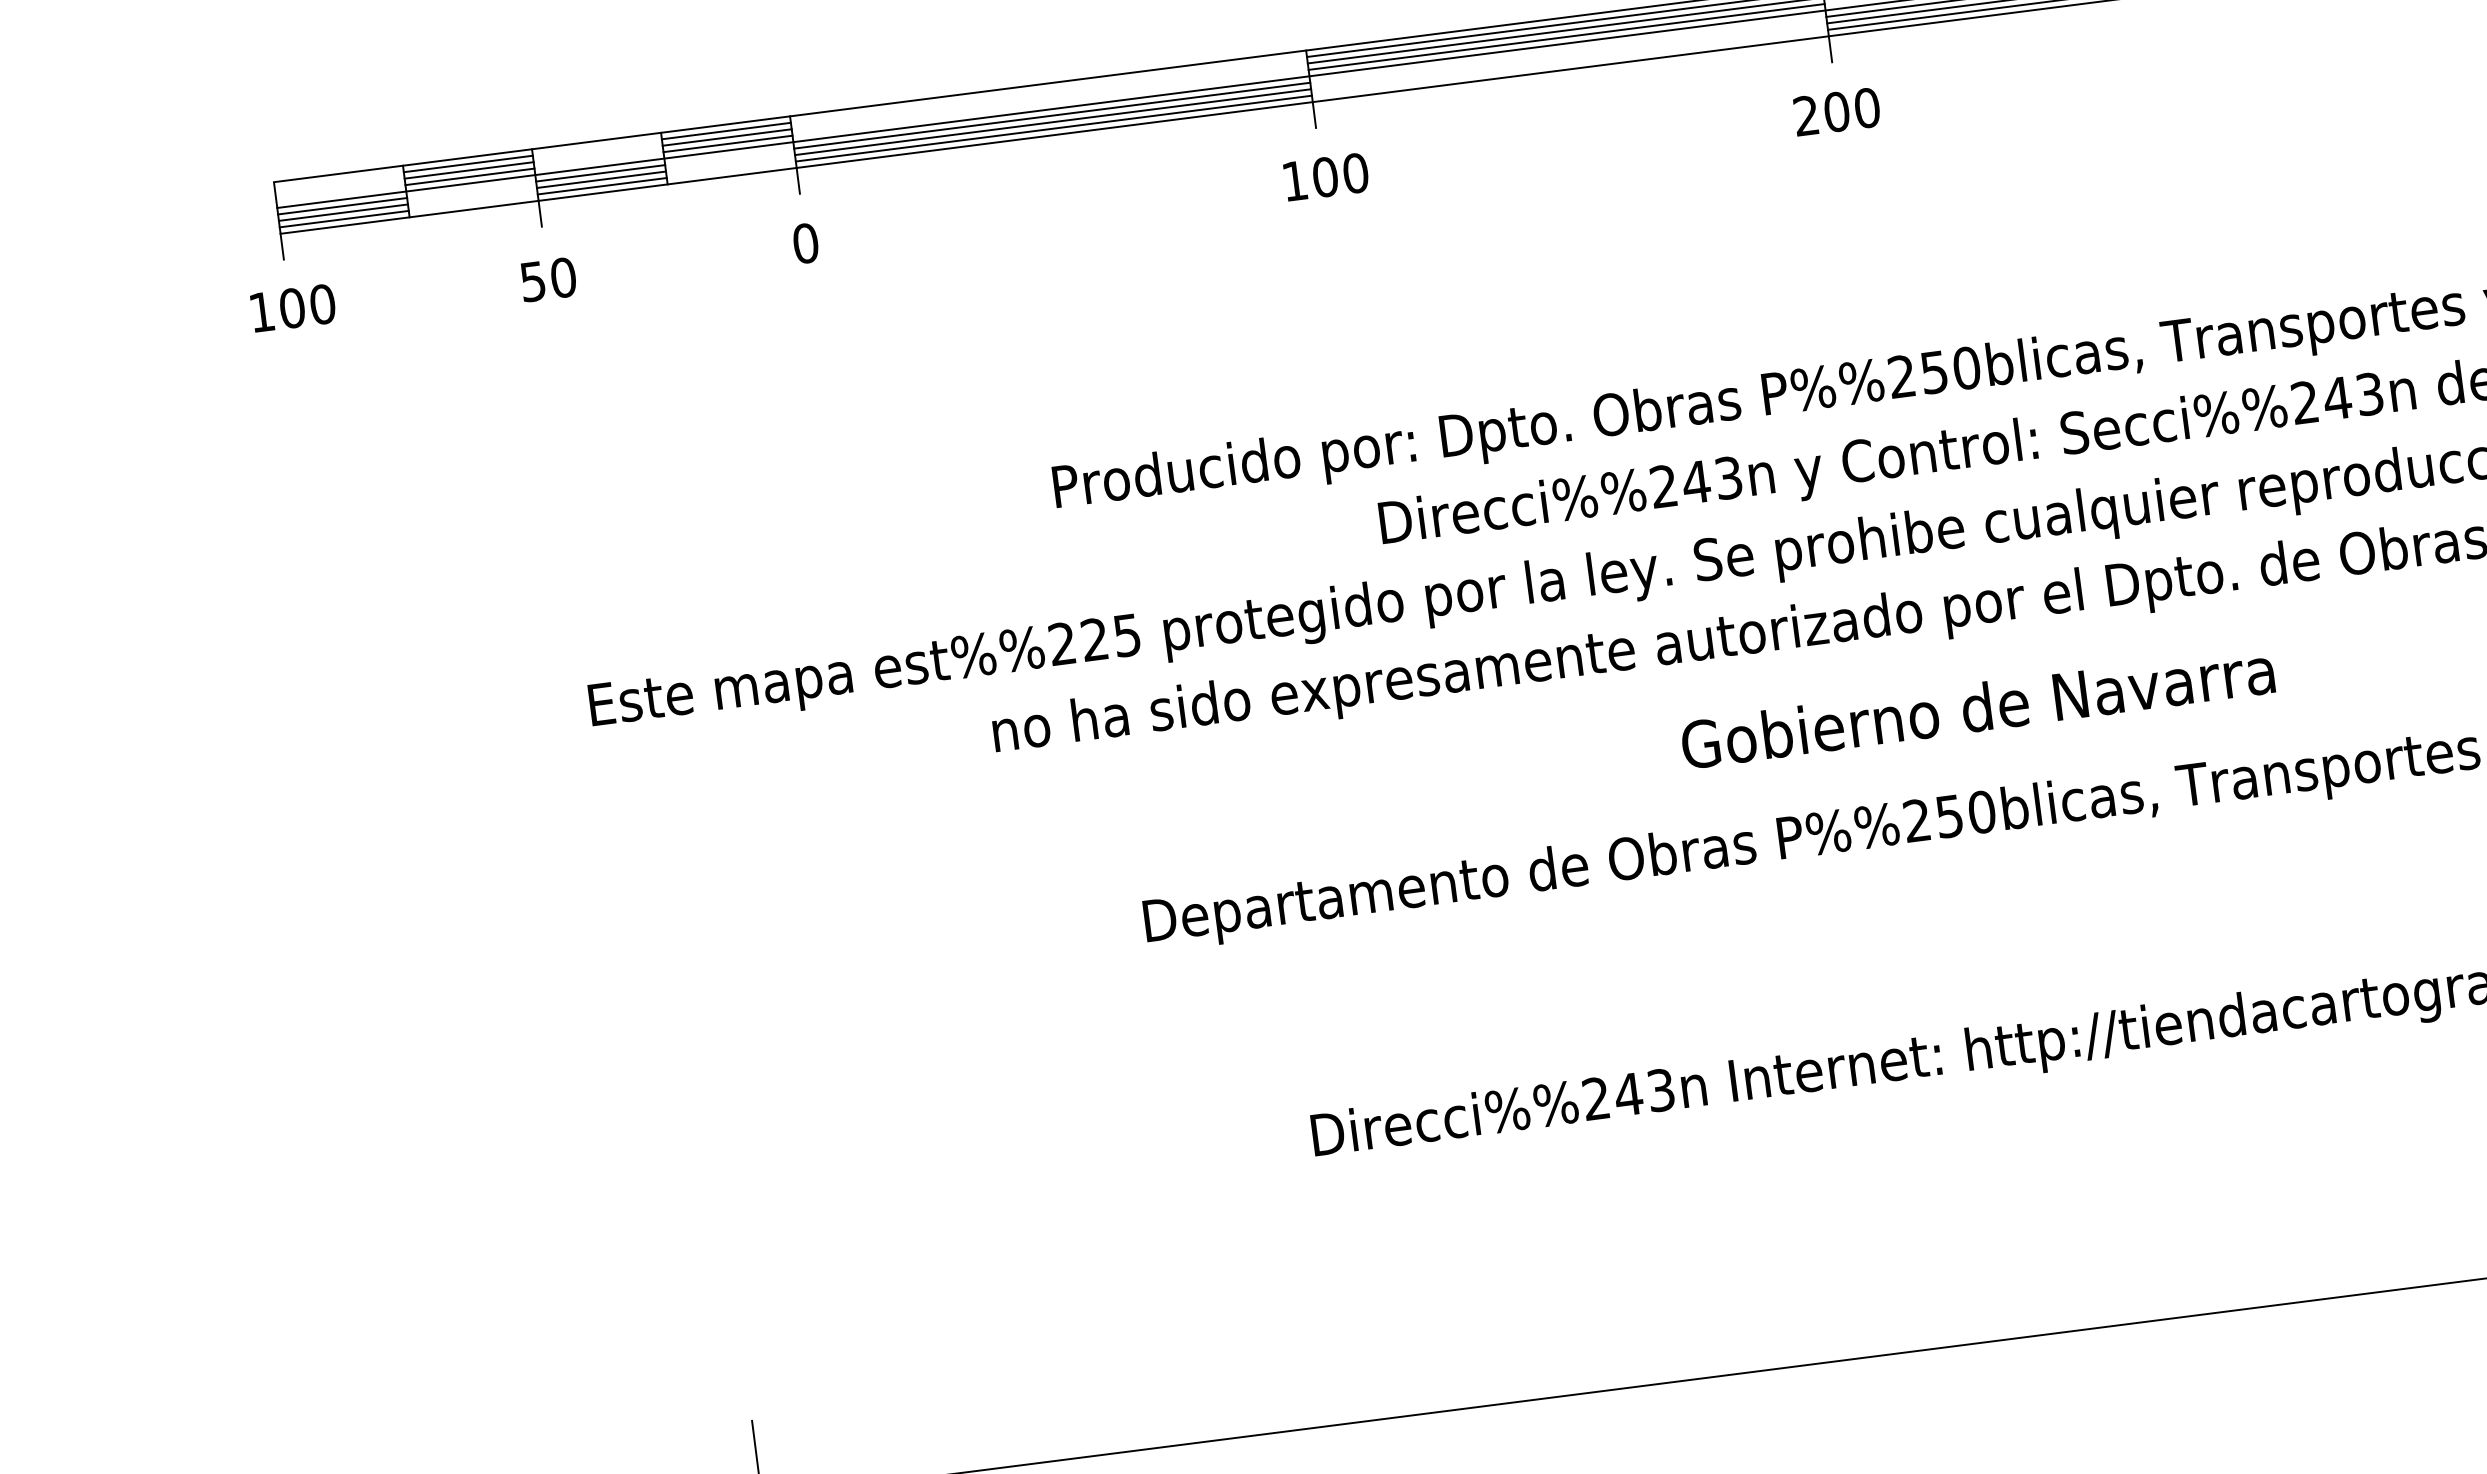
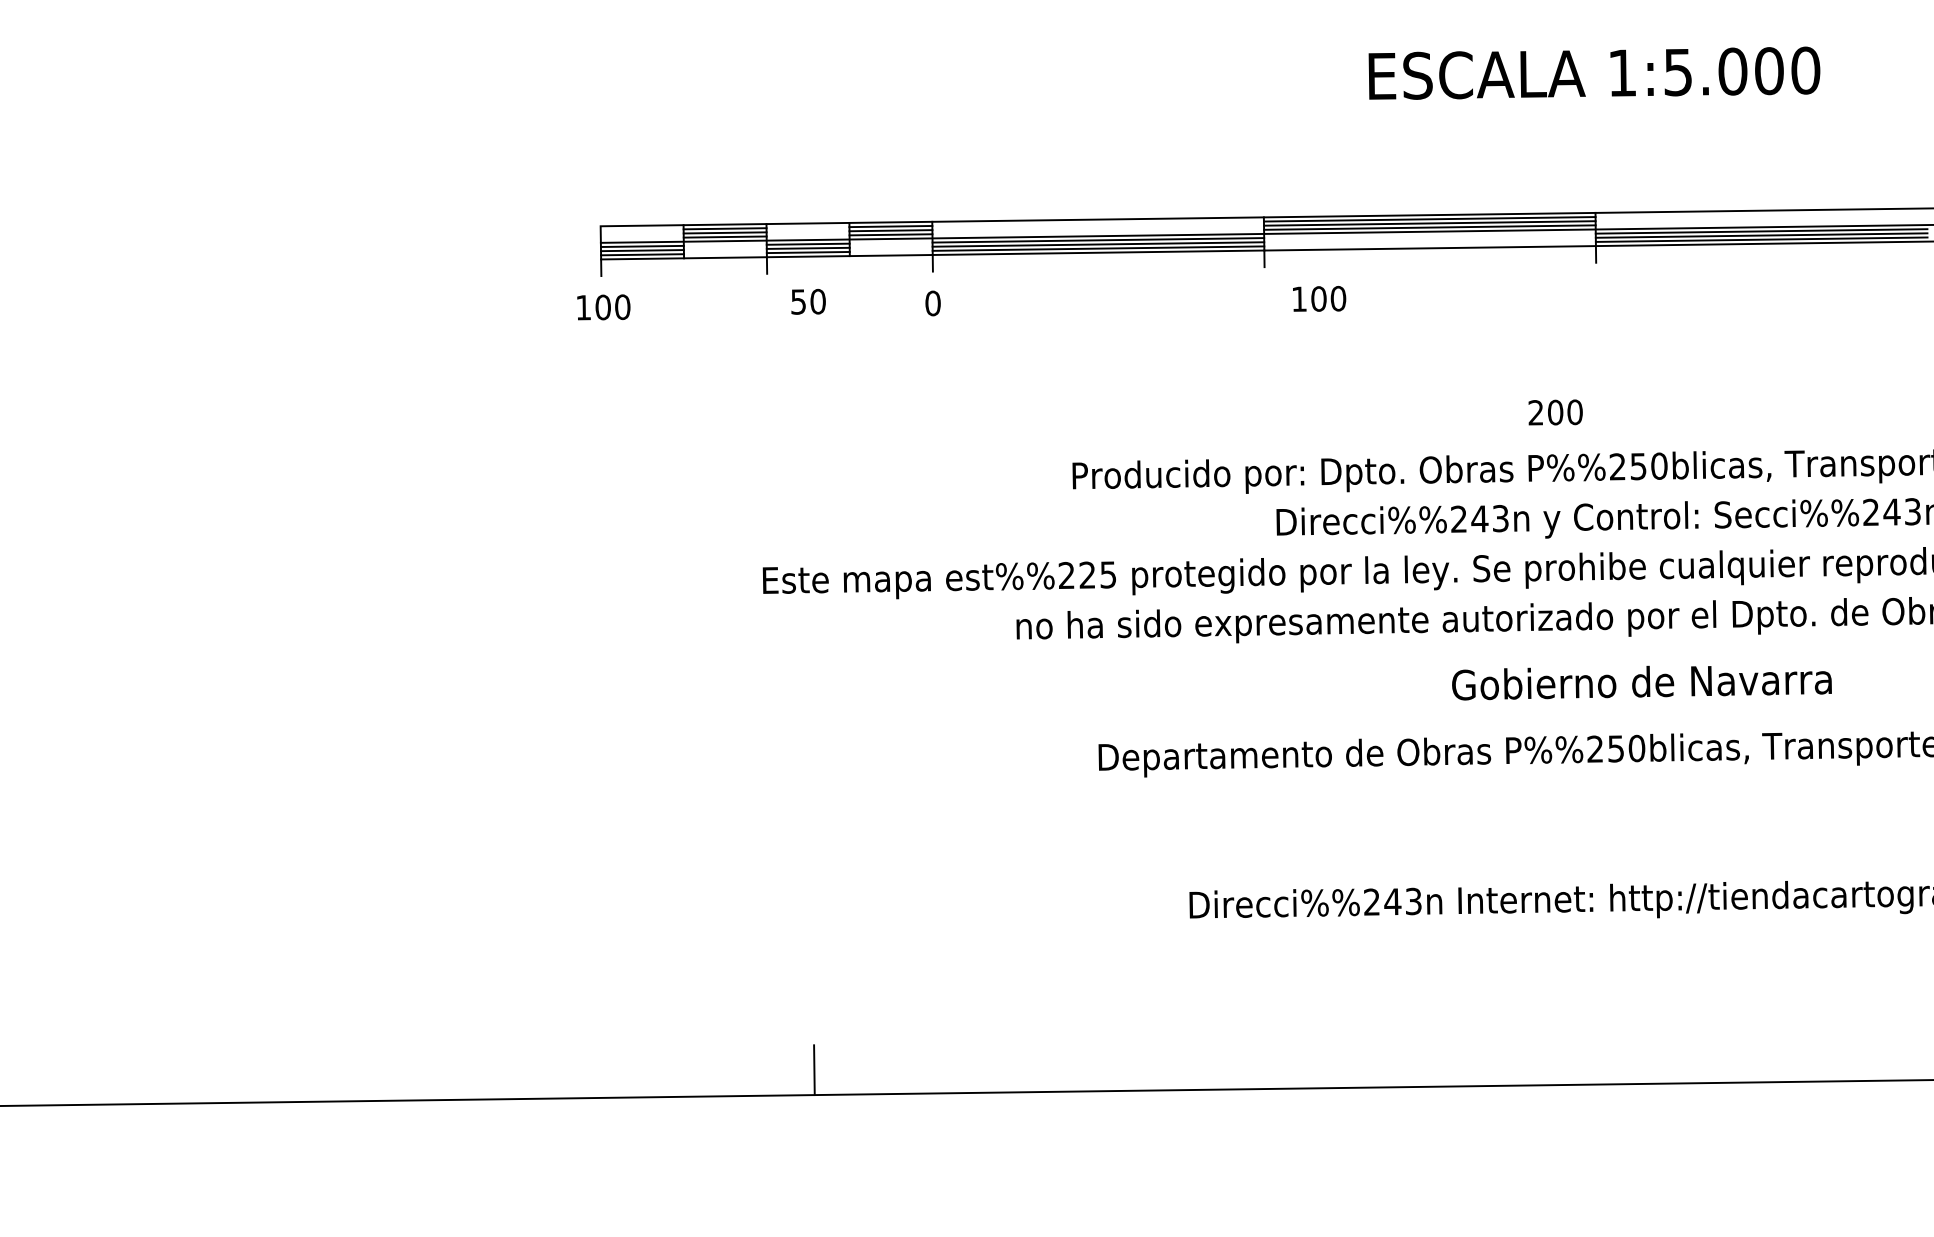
text: (1836, 111) -> (1555, 412), moved
text: (1326, 176) -> (1319, 298), moved
text: (548, 279) -> (808, 301), moved

